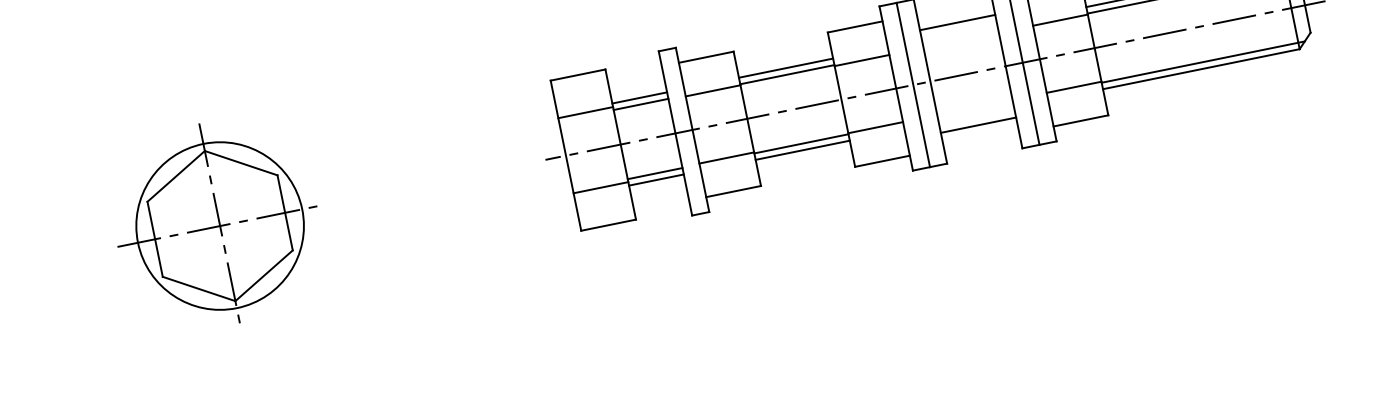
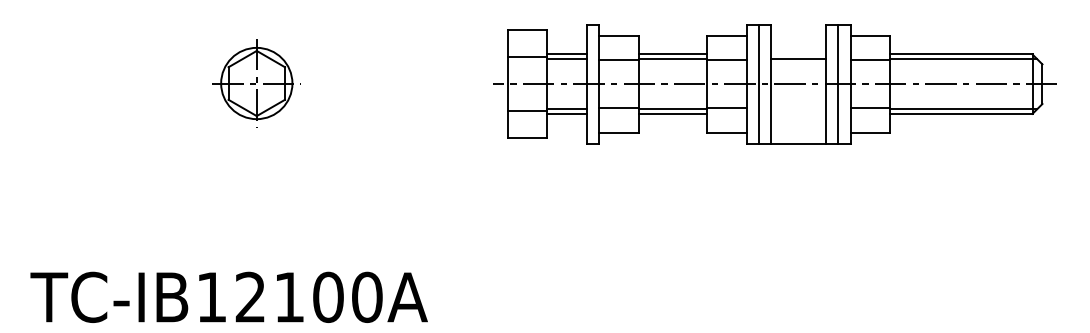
line: (957, 23) -> (798, 59), moved
line: (978, 125) -> (798, 144), moved
part: (216, 224) -> (255, 82), size x0.6

